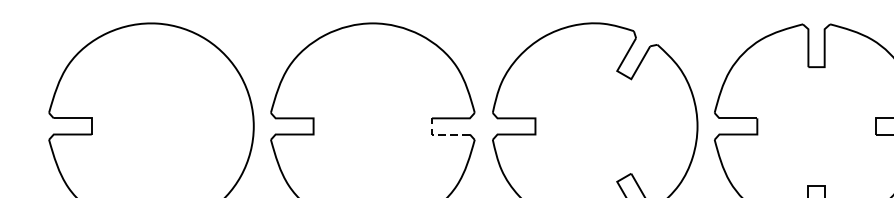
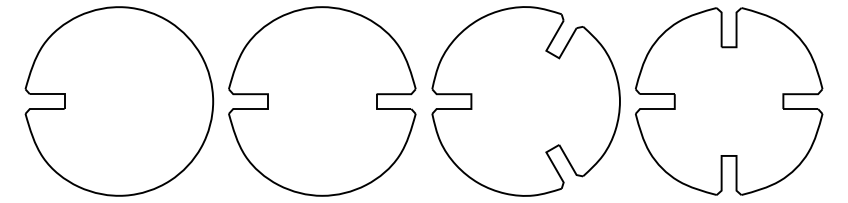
line: (441, 135) -> (385, 109), dashed -> solid

